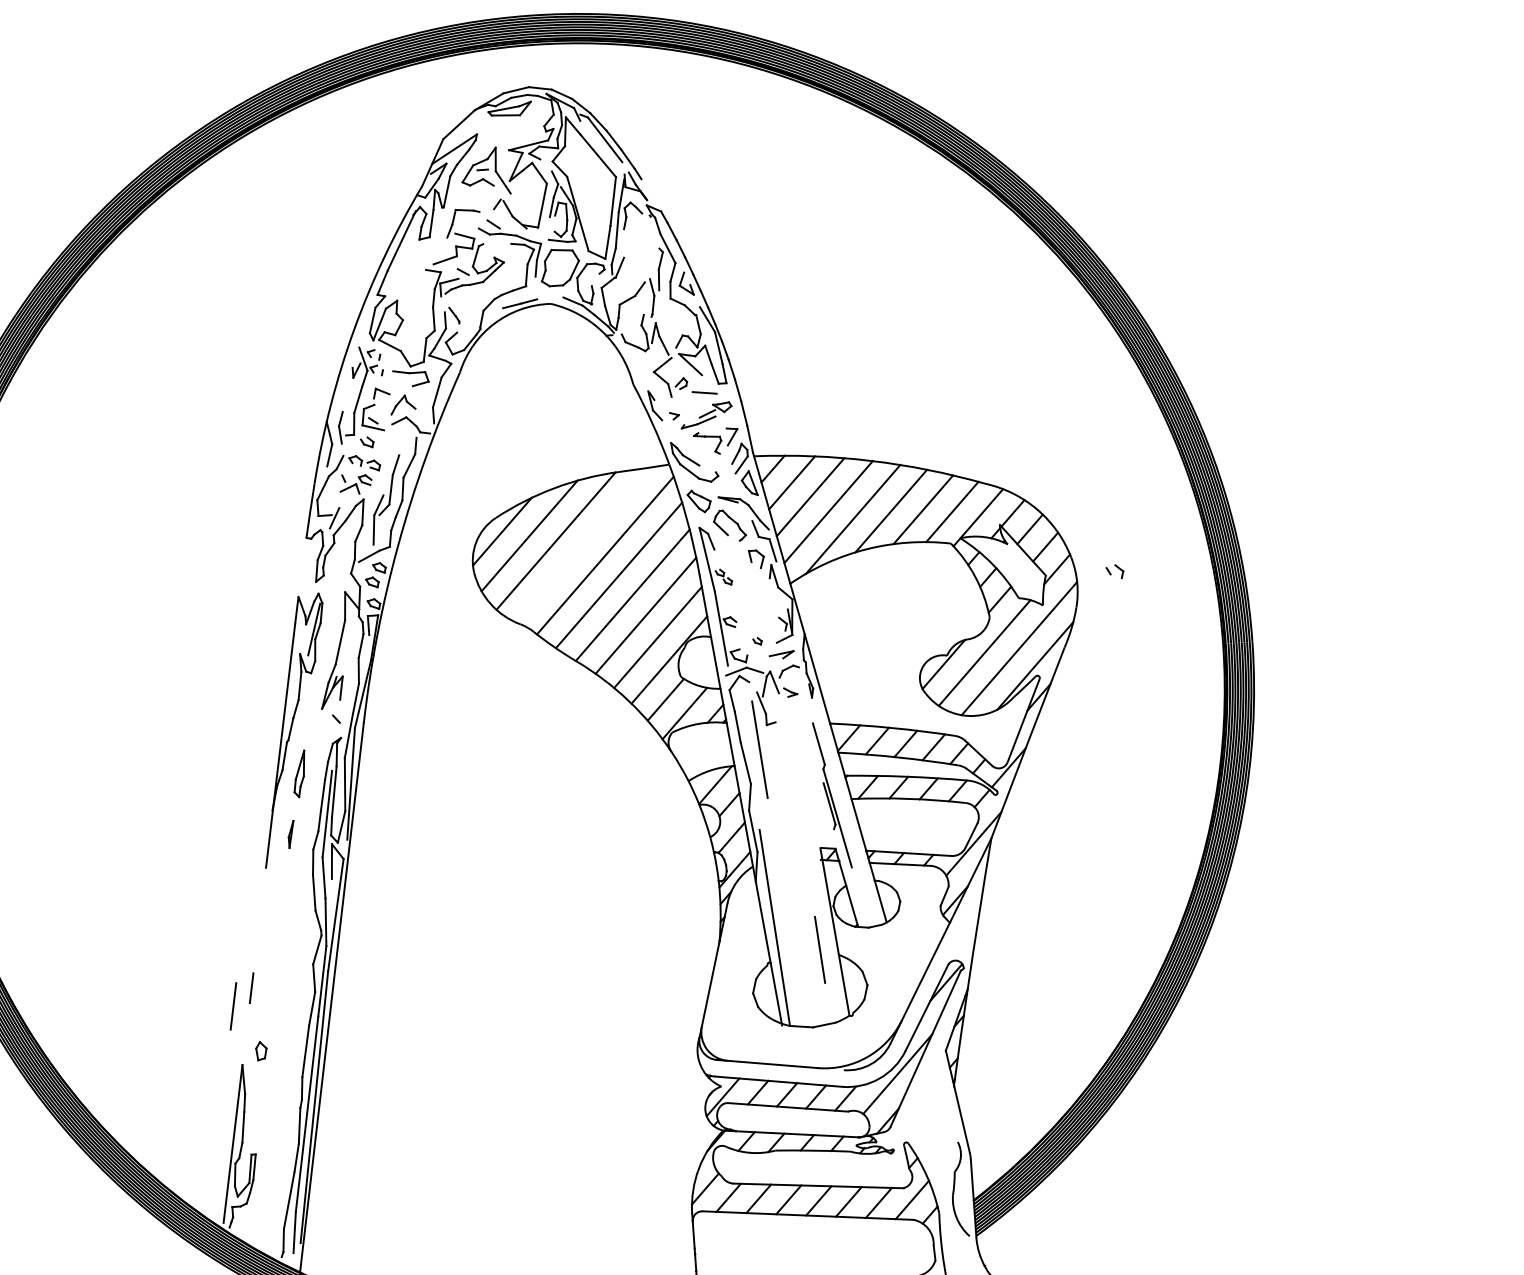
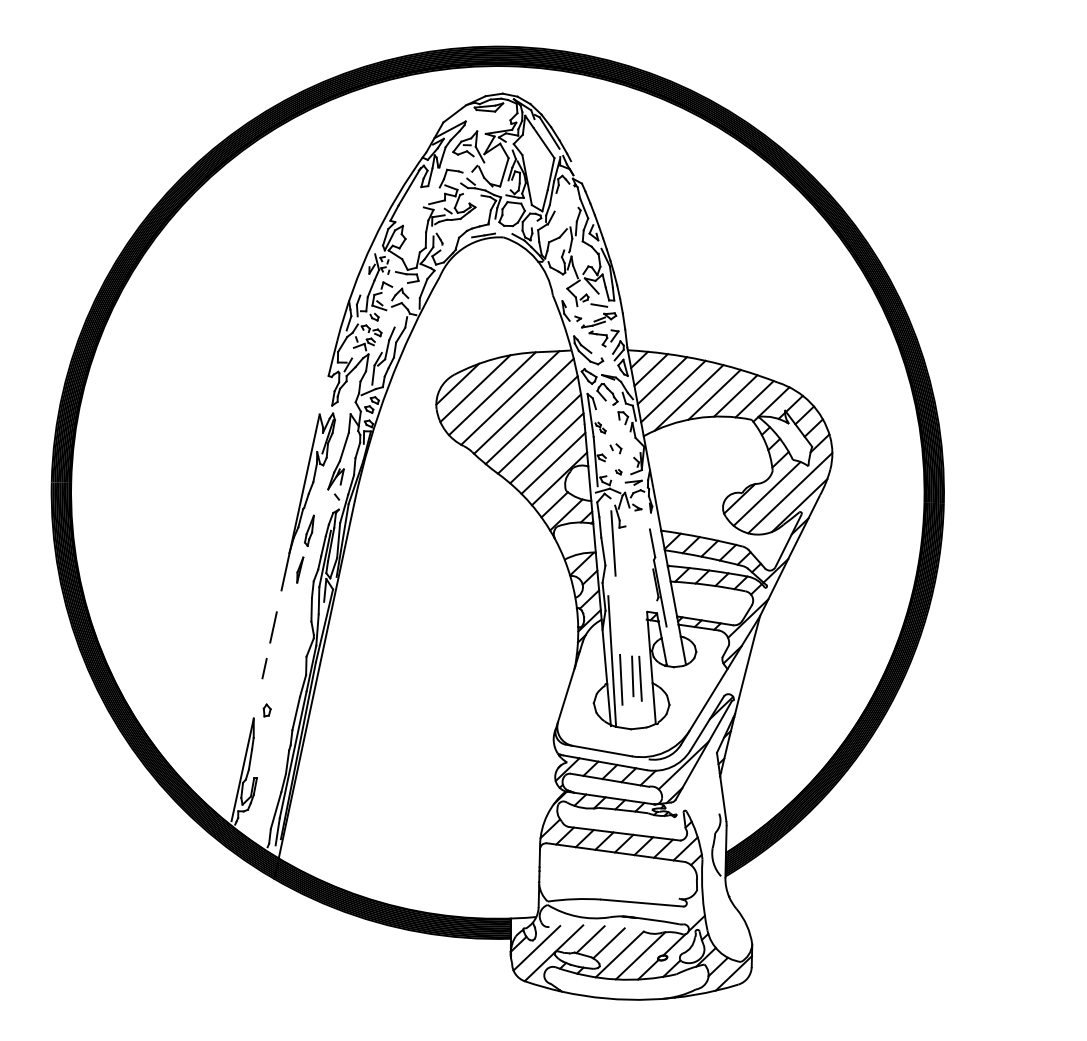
line: (583, 544) -> (510, 397), added
part: (1114, 571) -> (615, 448), moved
part: (291, 833) -> (300, 569), size x1.43
line: (807, 947) -> (632, 676), added
line: (791, 953) -> (621, 679), added
line: (233, 1006) -> (273, 627), moved

